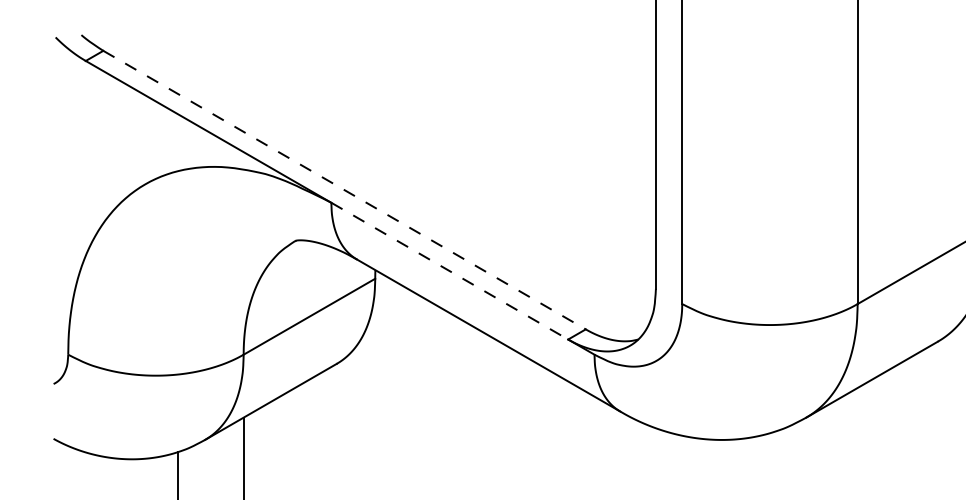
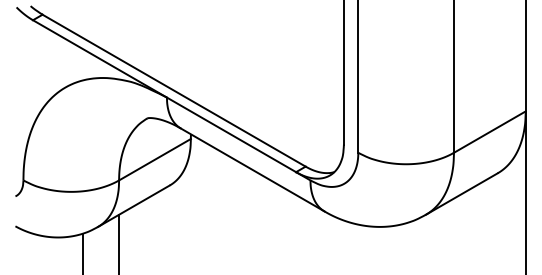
line: (345, 189) -> (174, 90), dashed -> solid
line: (449, 270) -> (231, 134), dashed -> solid

